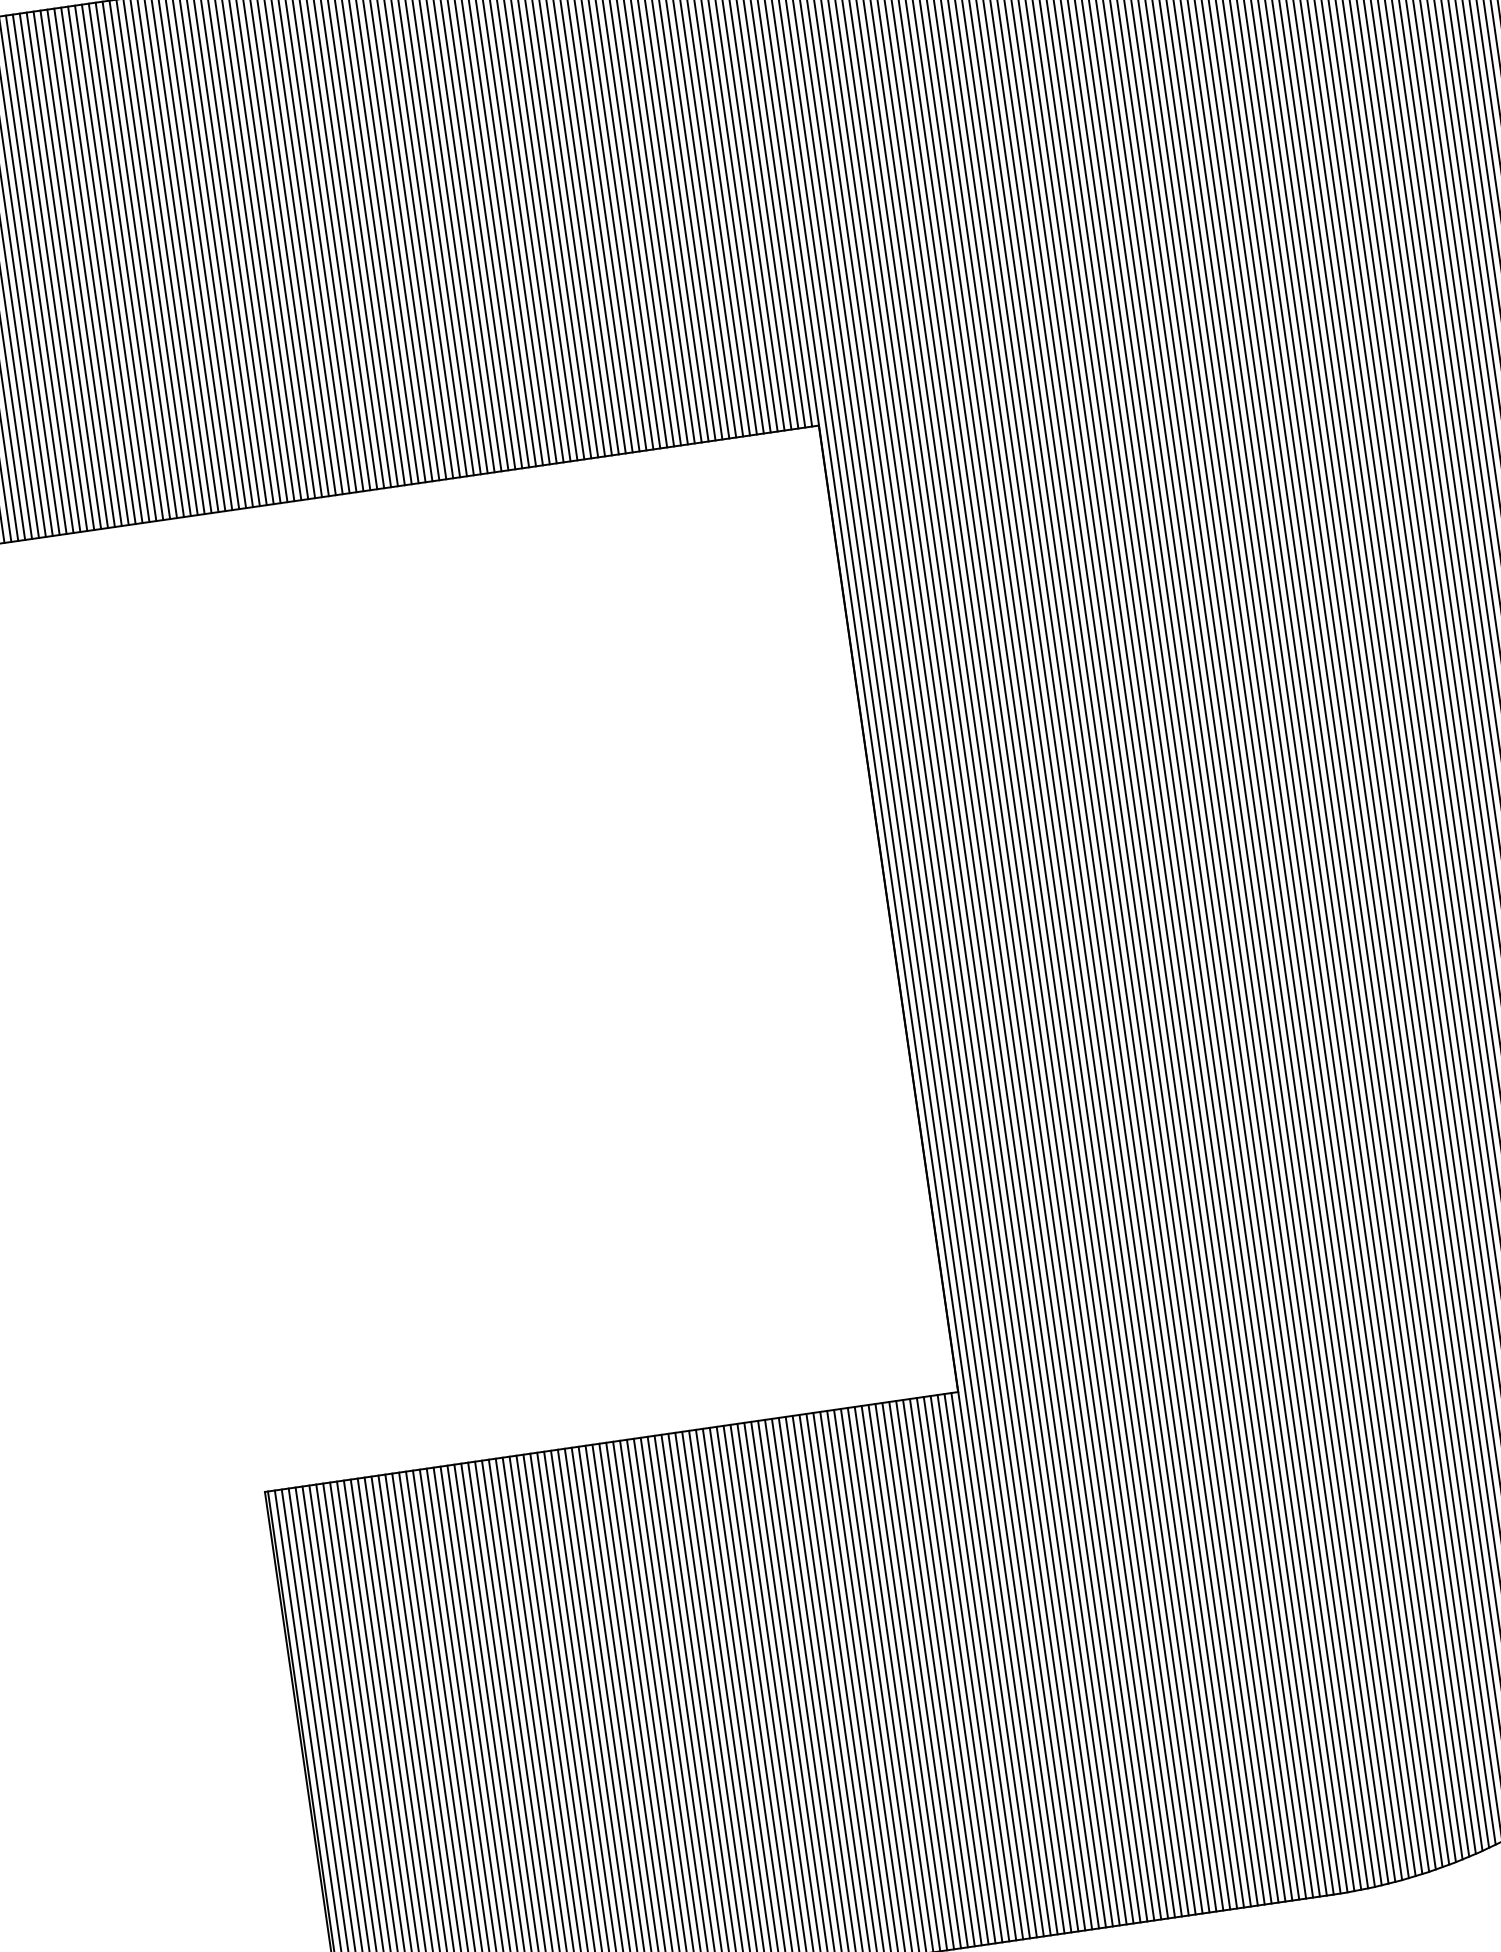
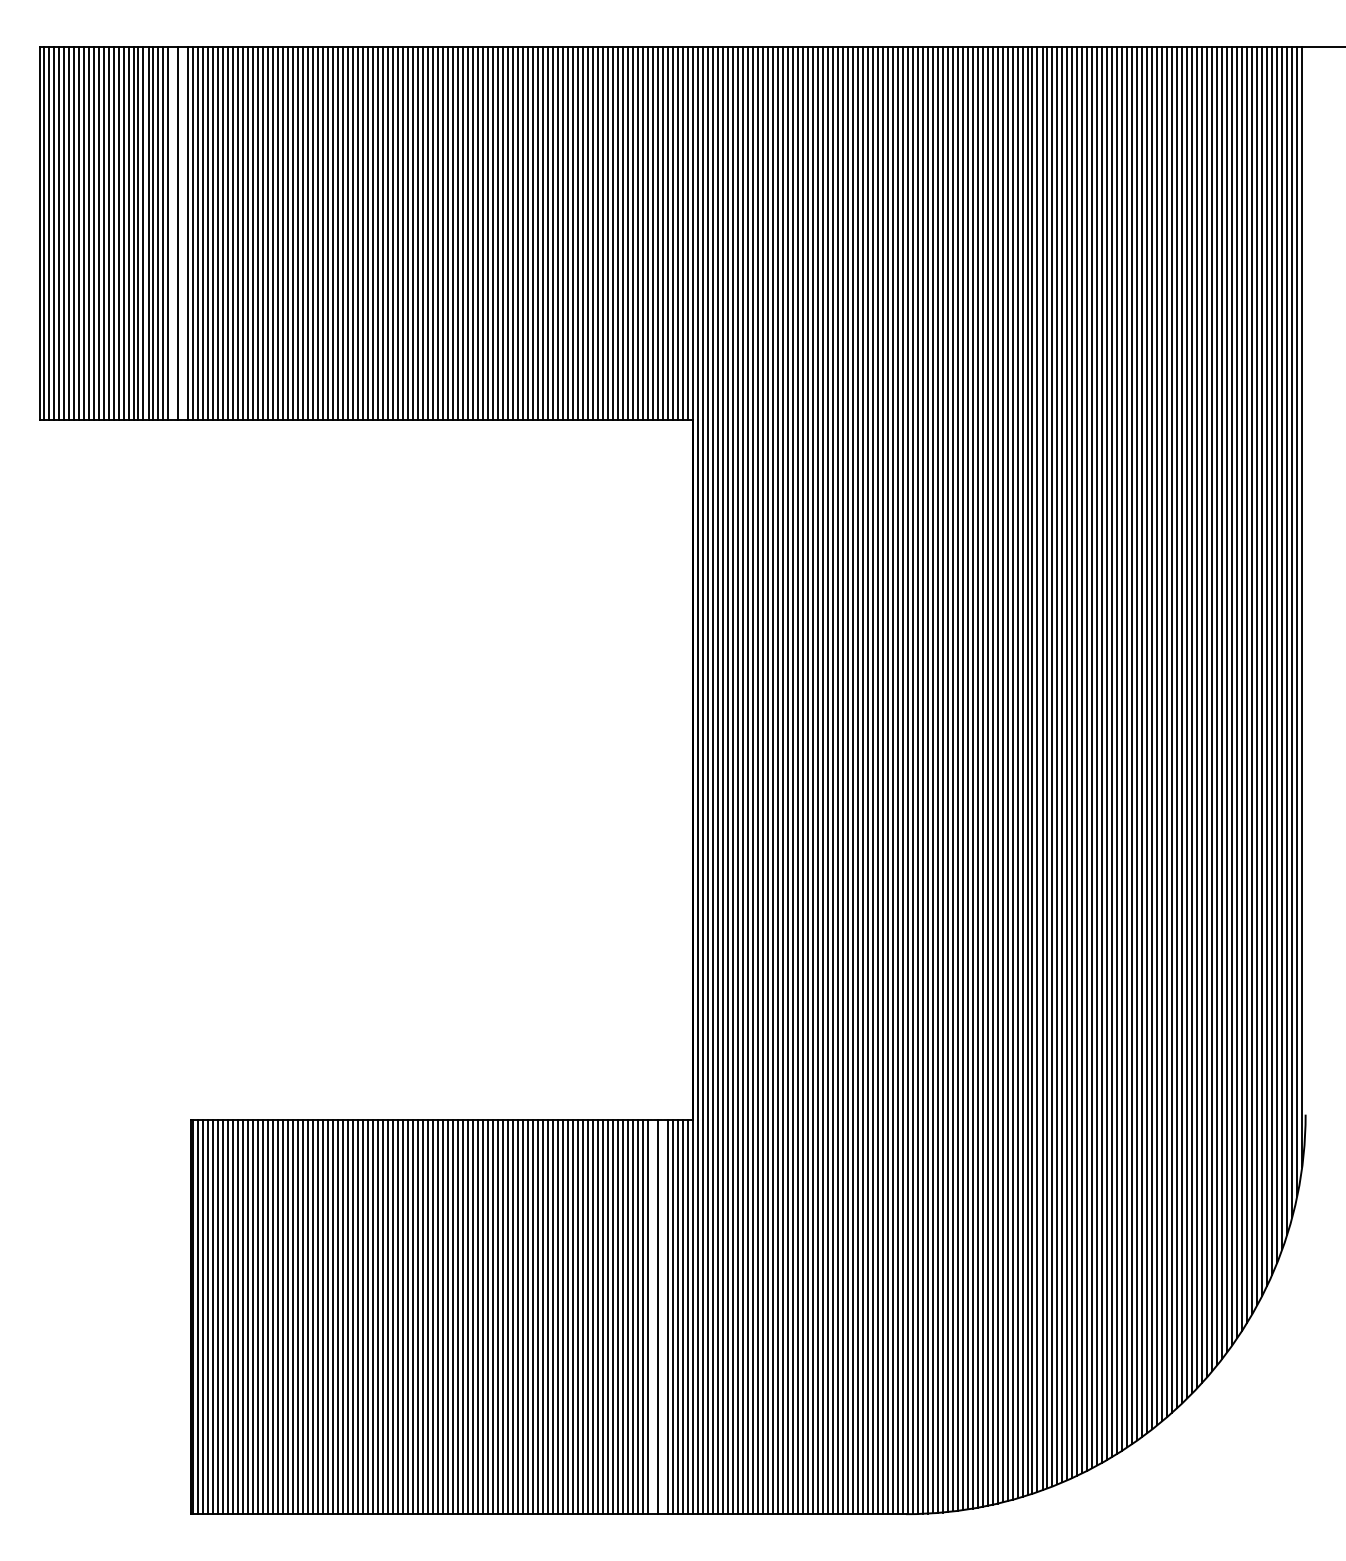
line: (77, 268) -> (183, 233), removed
line: (63, 270) -> (173, 233), removed
line: (955, 1670) -> (662, 1316), removed
line: (941, 1672) -> (652, 1316), removed

